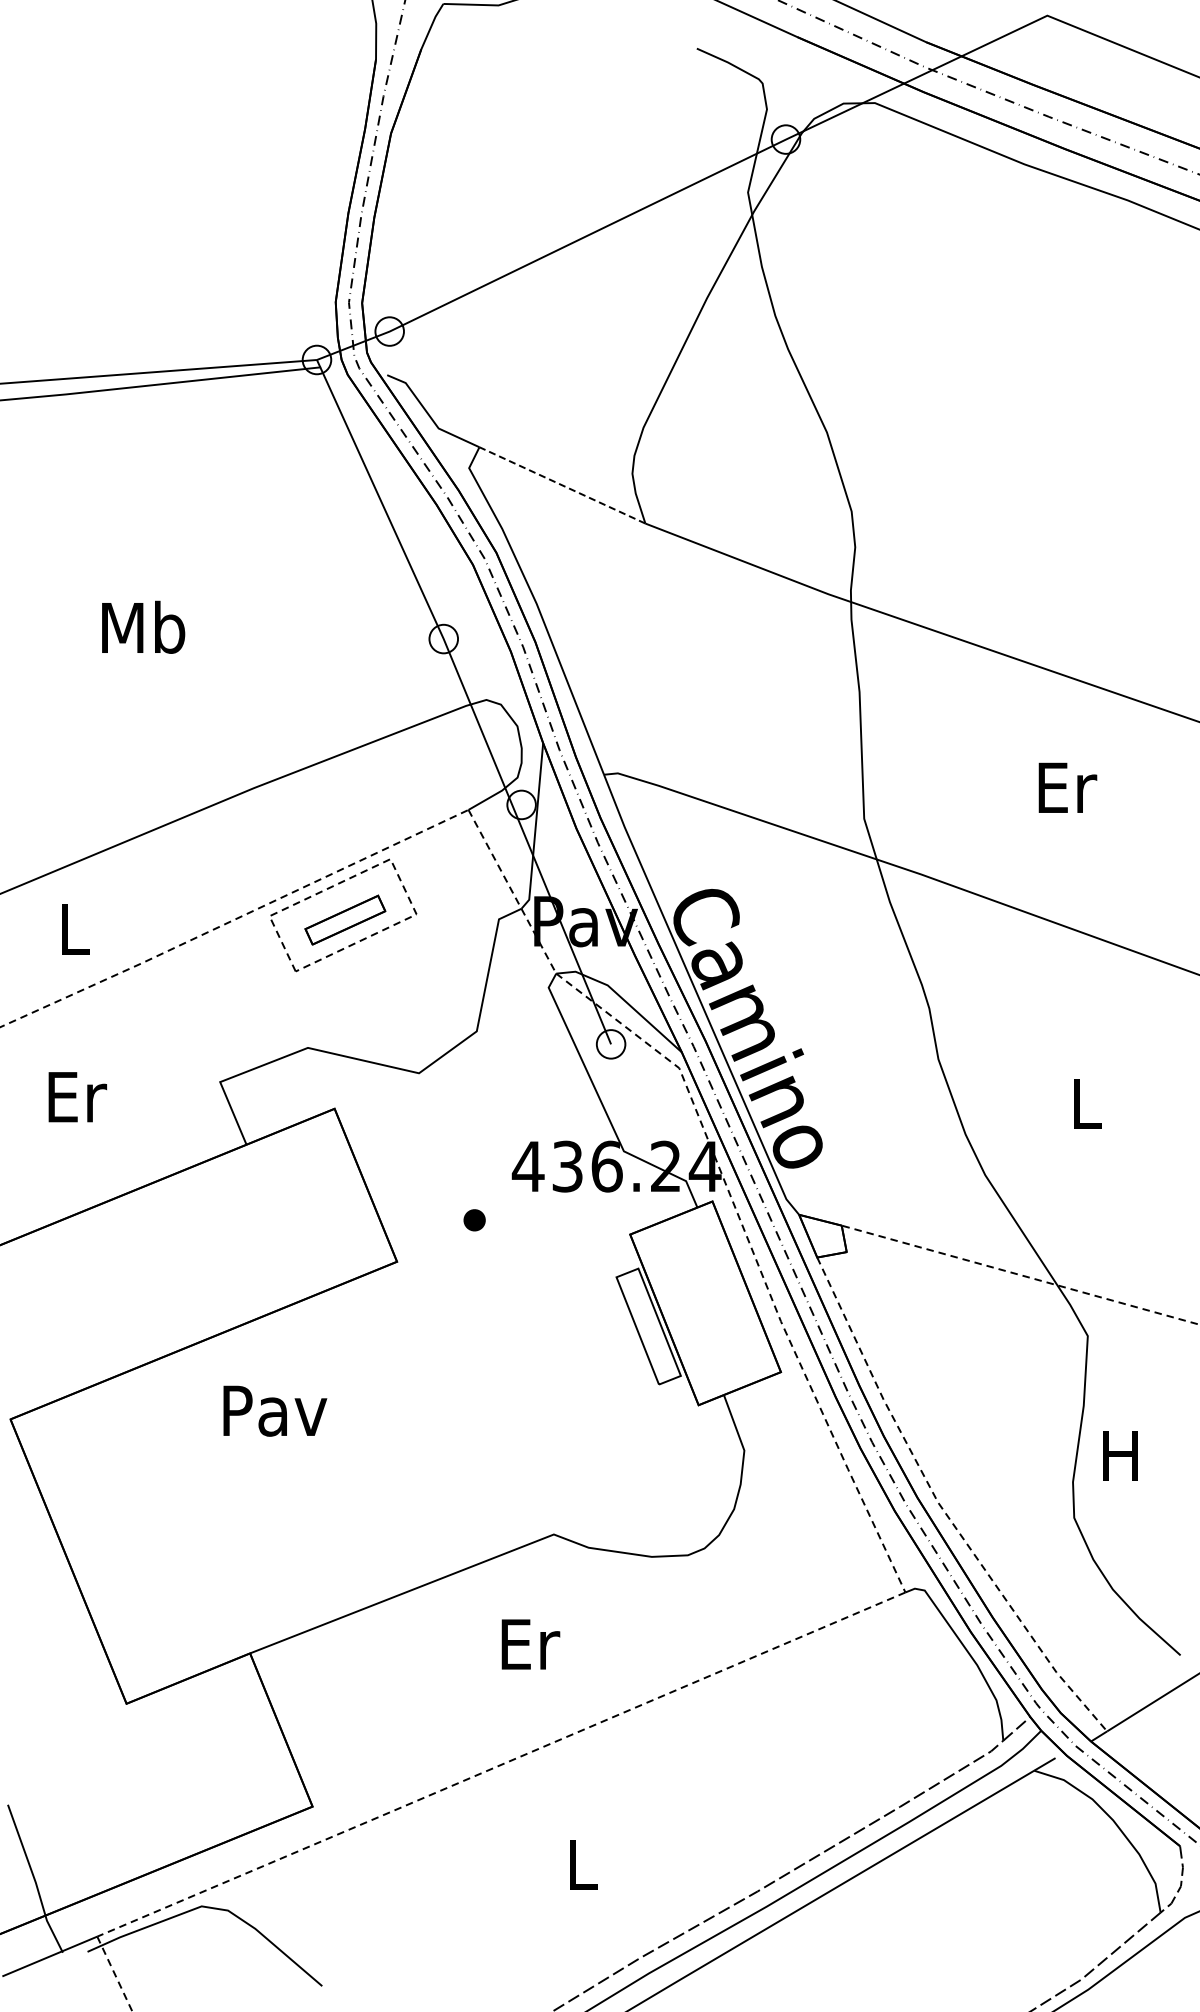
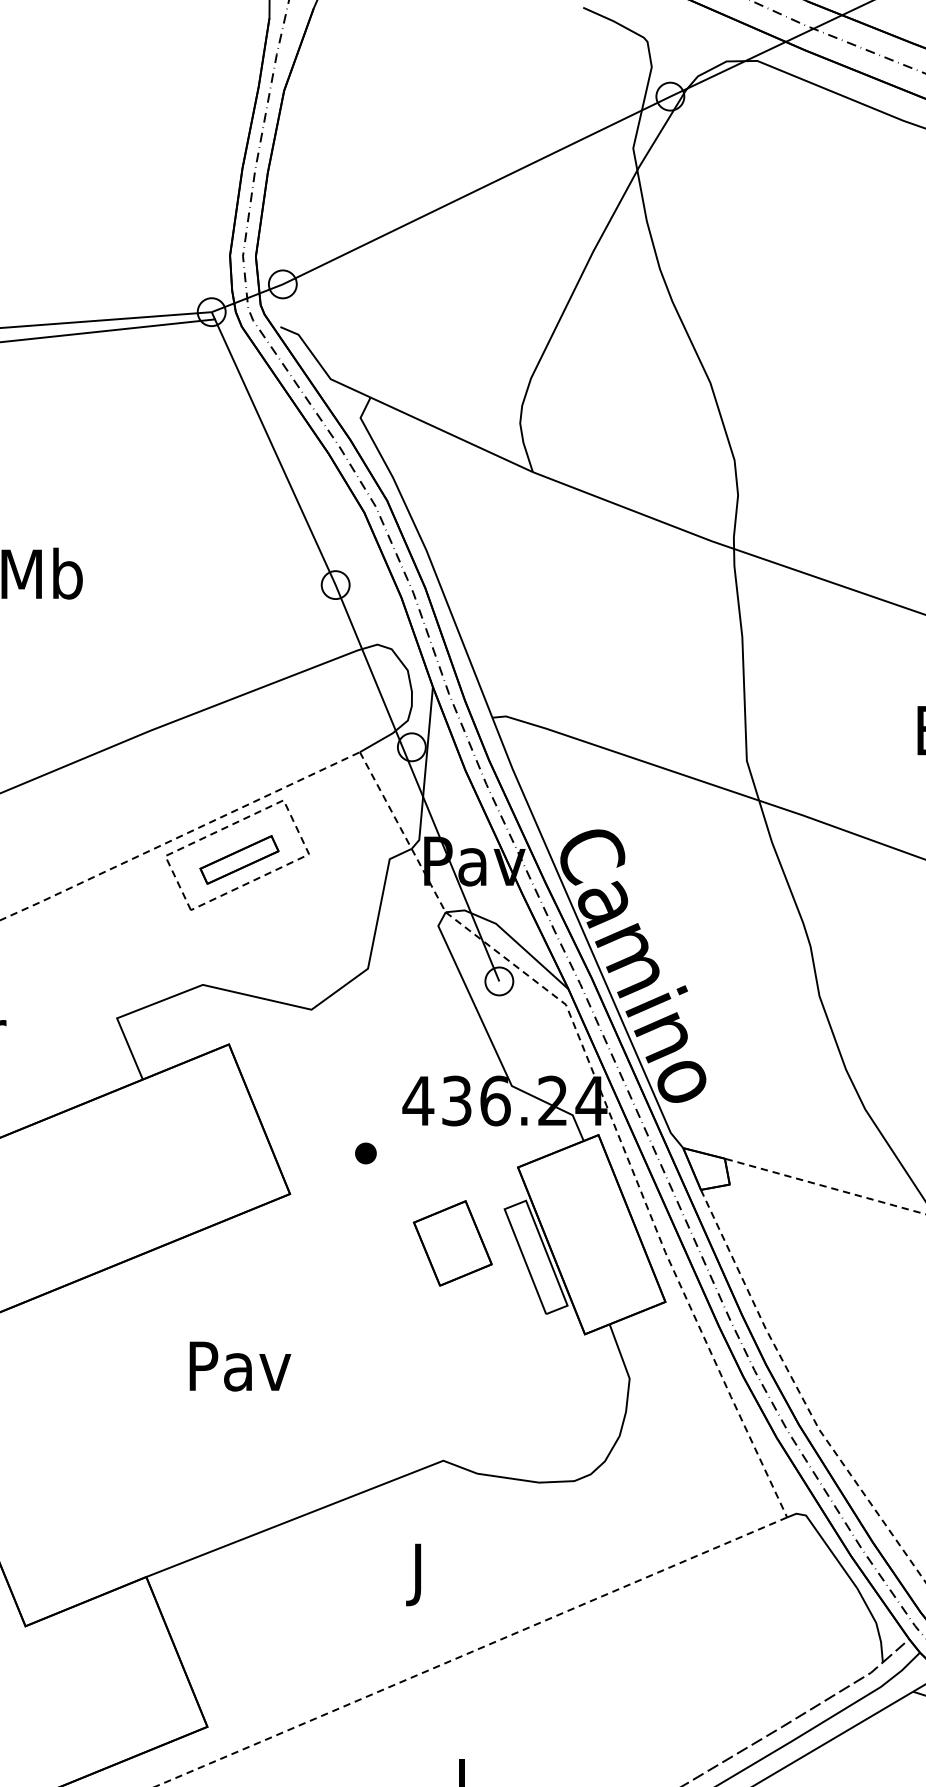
line: (561, 485) -> (450, 434), dashed -> solid
part: (563, 1312) -> (452, 1243), added
text: (275, 1410) -> (240, 1365), moved
text: (530, 1651) -> (420, 1575), Er -> J

